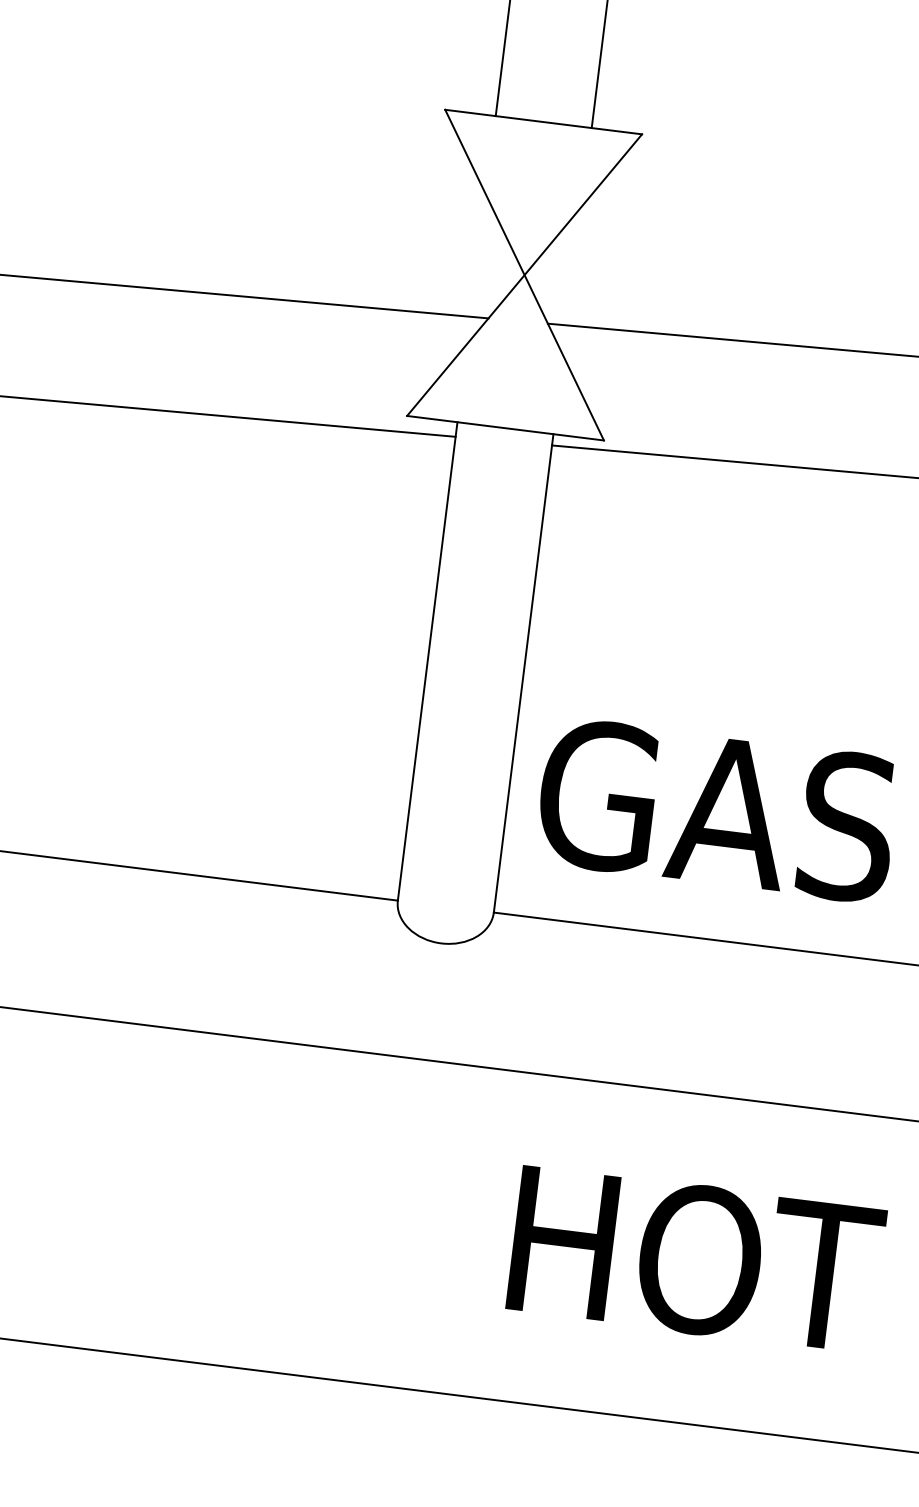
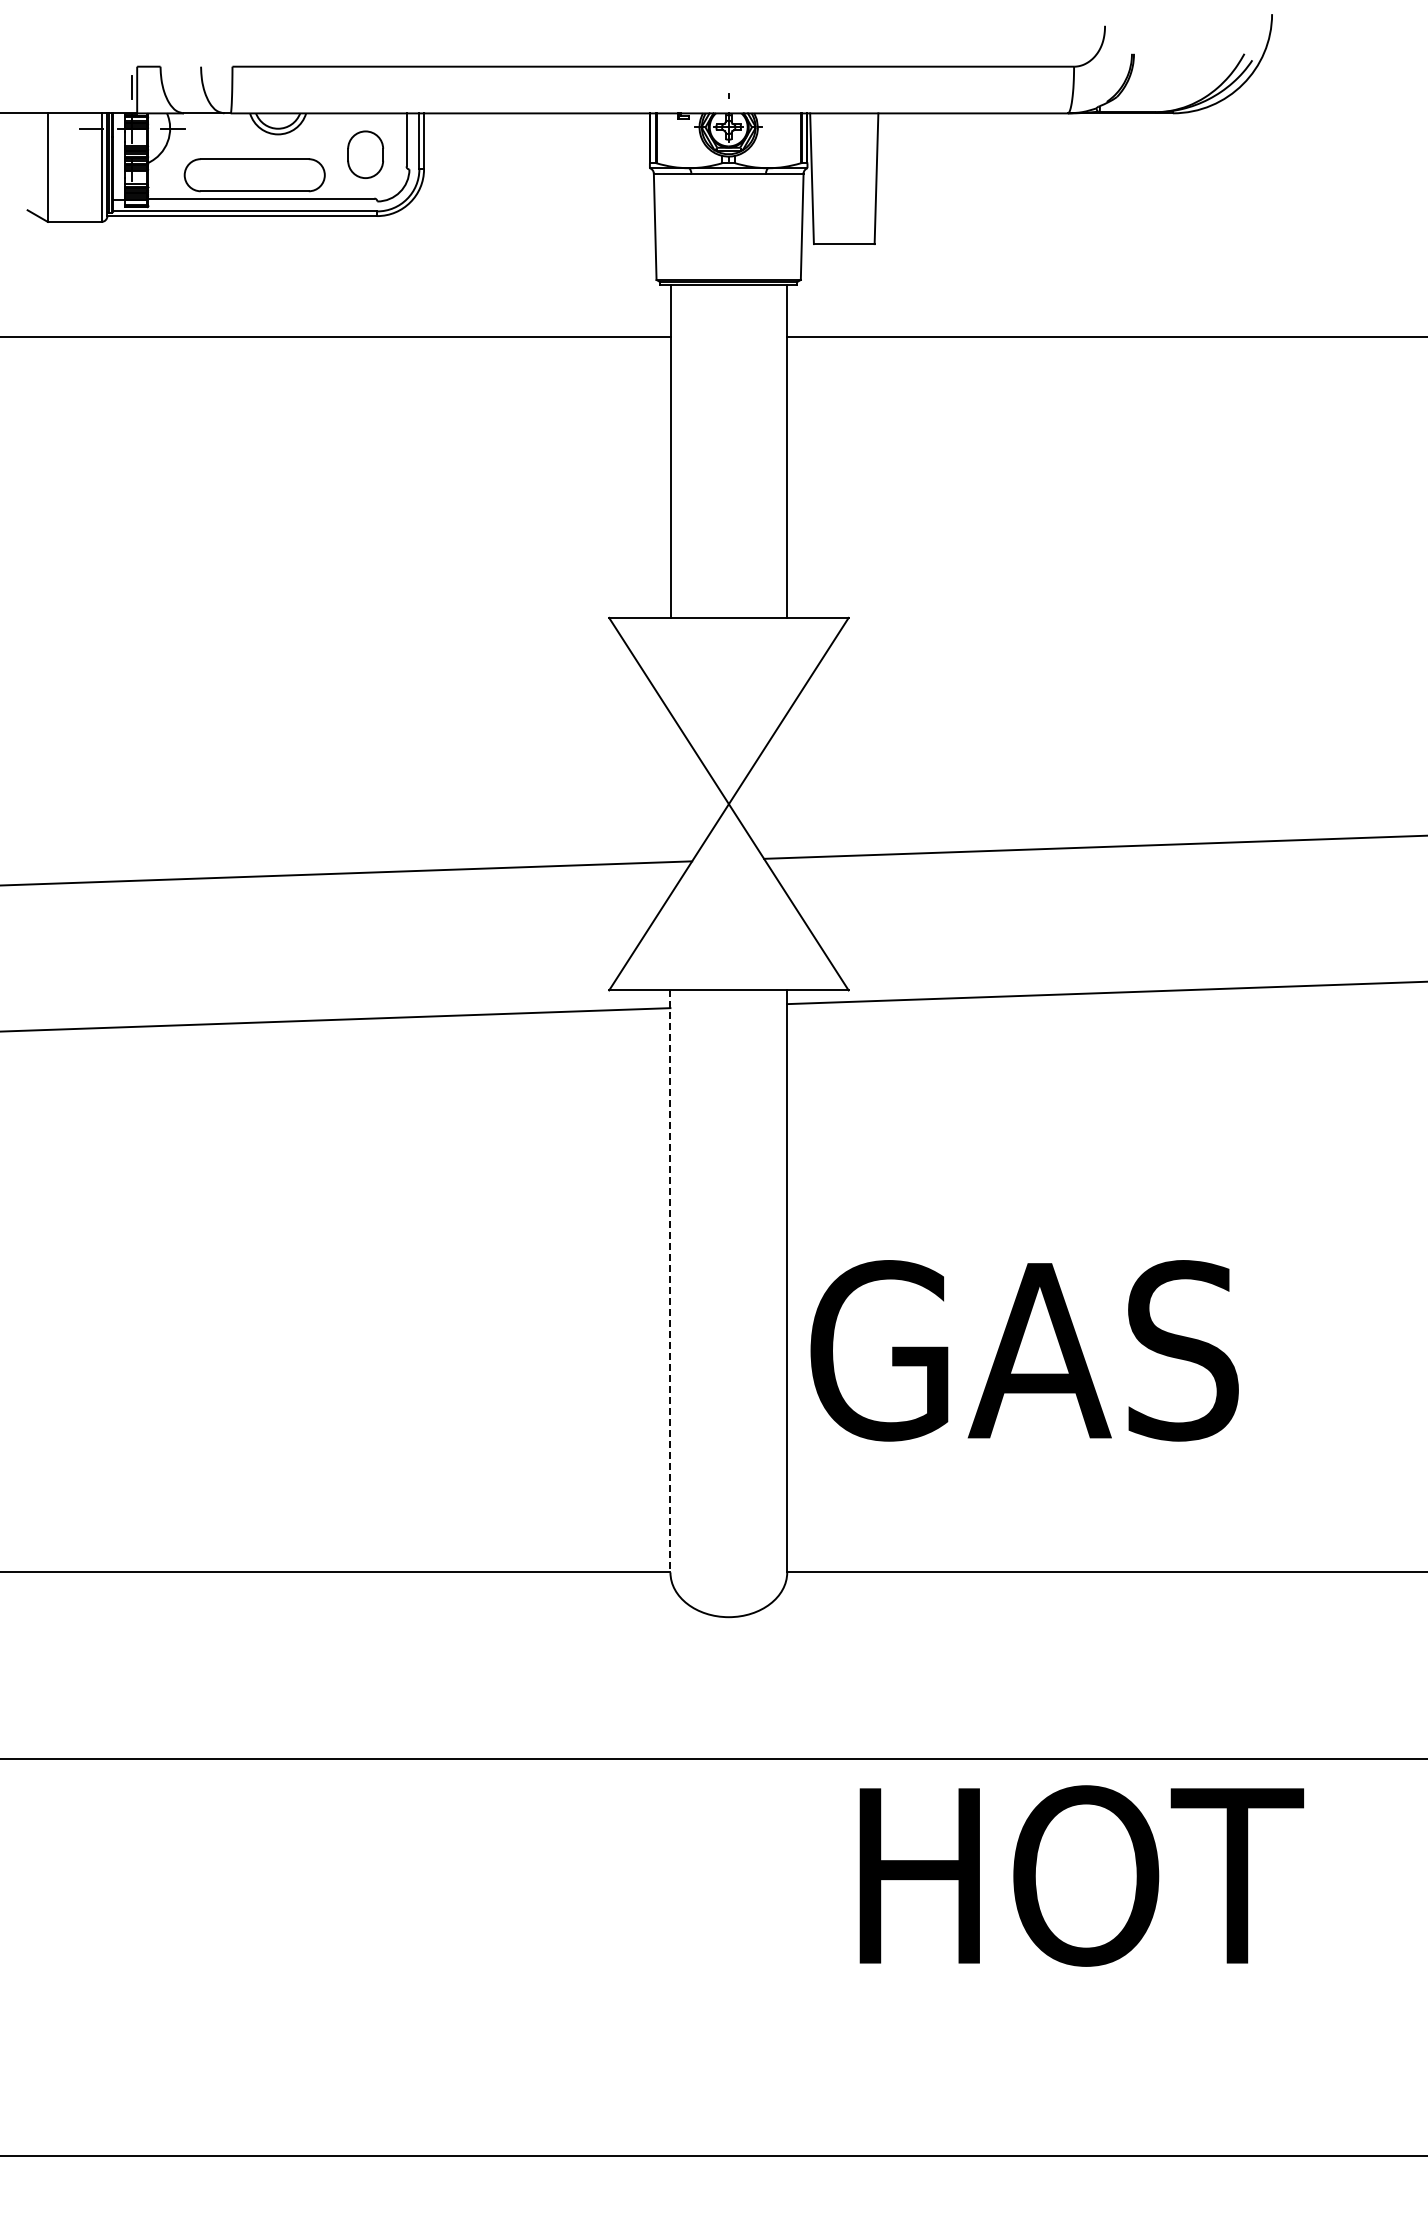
line: (427, 661) -> (670, 1281), solid -> dashed
text: (717, 810) -> (1024, 1350), moved
text: (696, 1259) -> (1081, 1875), moved

